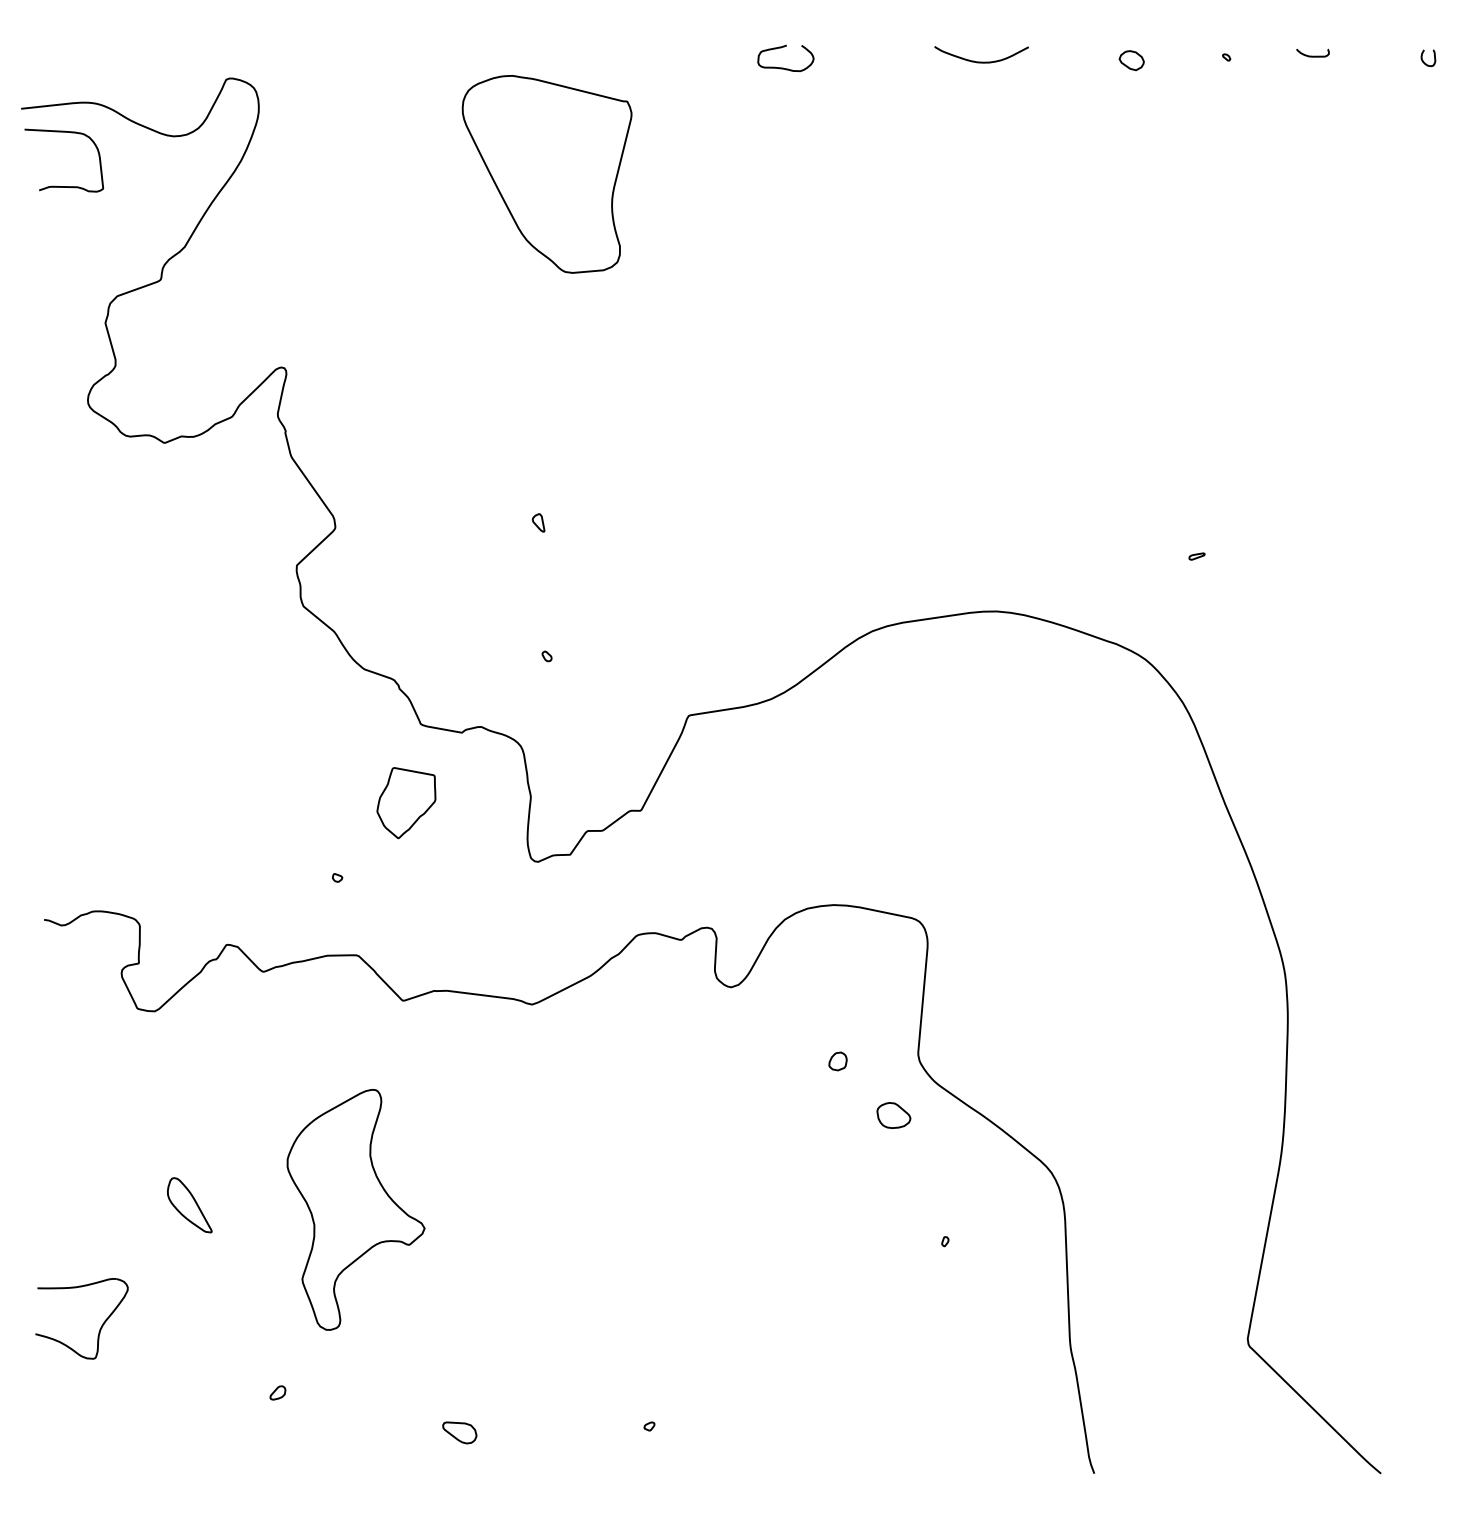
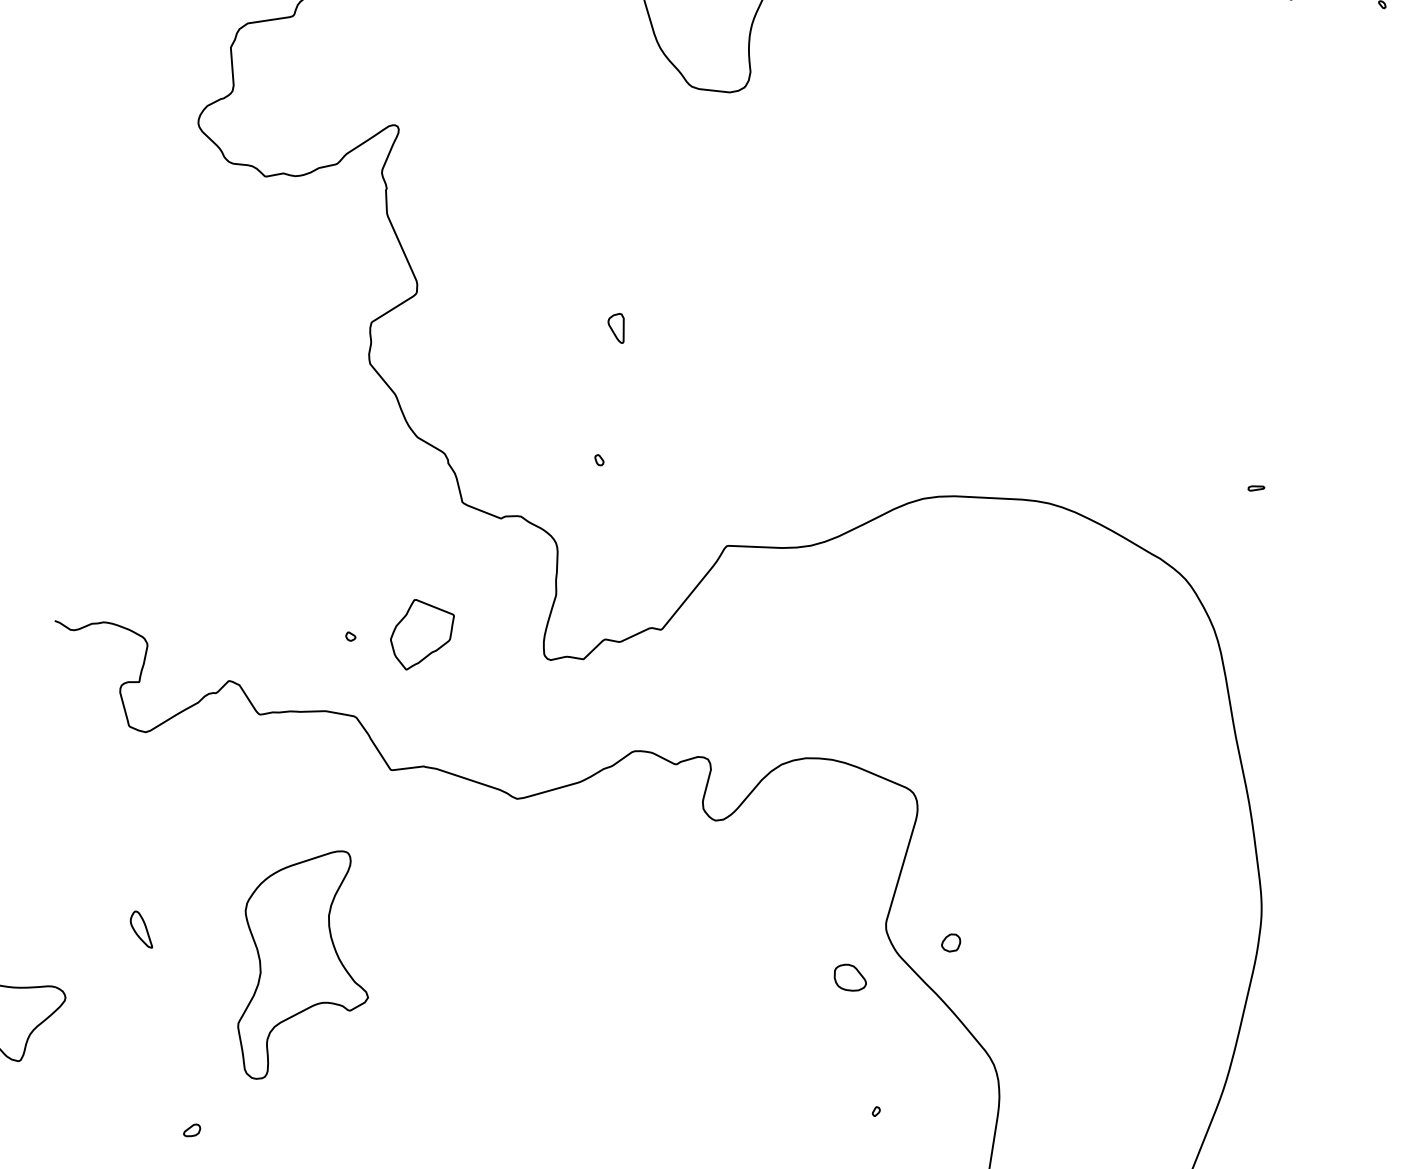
part: (538, 522) -> (616, 327), size x1.6
part: (406, 803) -> (421, 637), moved
part: (837, 1061) -> (950, 942), moved
part: (189, 1205) -> (141, 929), size x0.6

